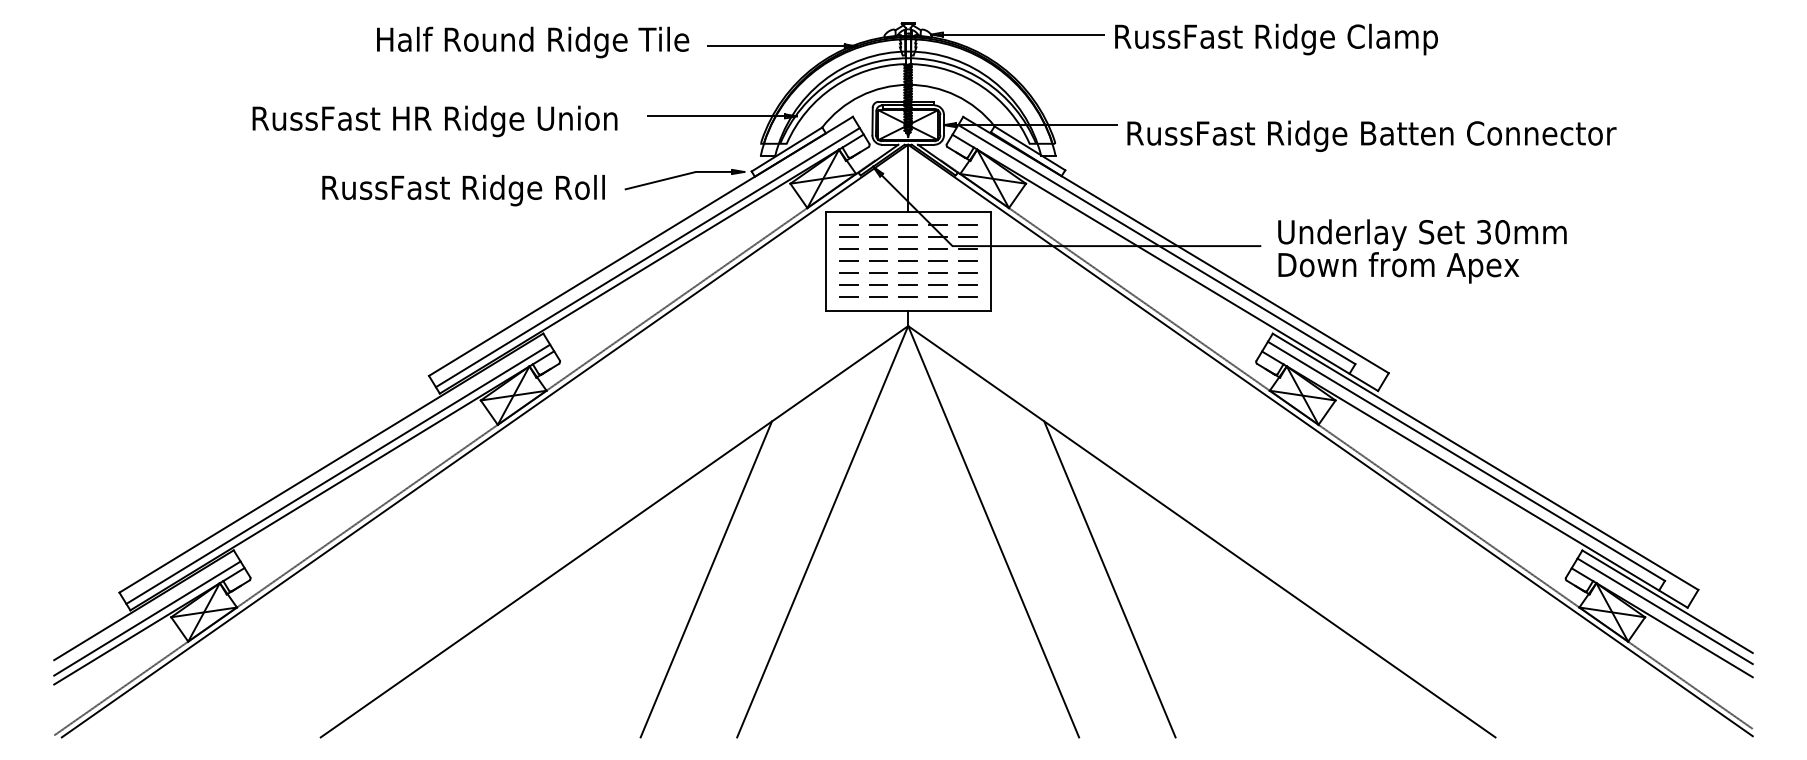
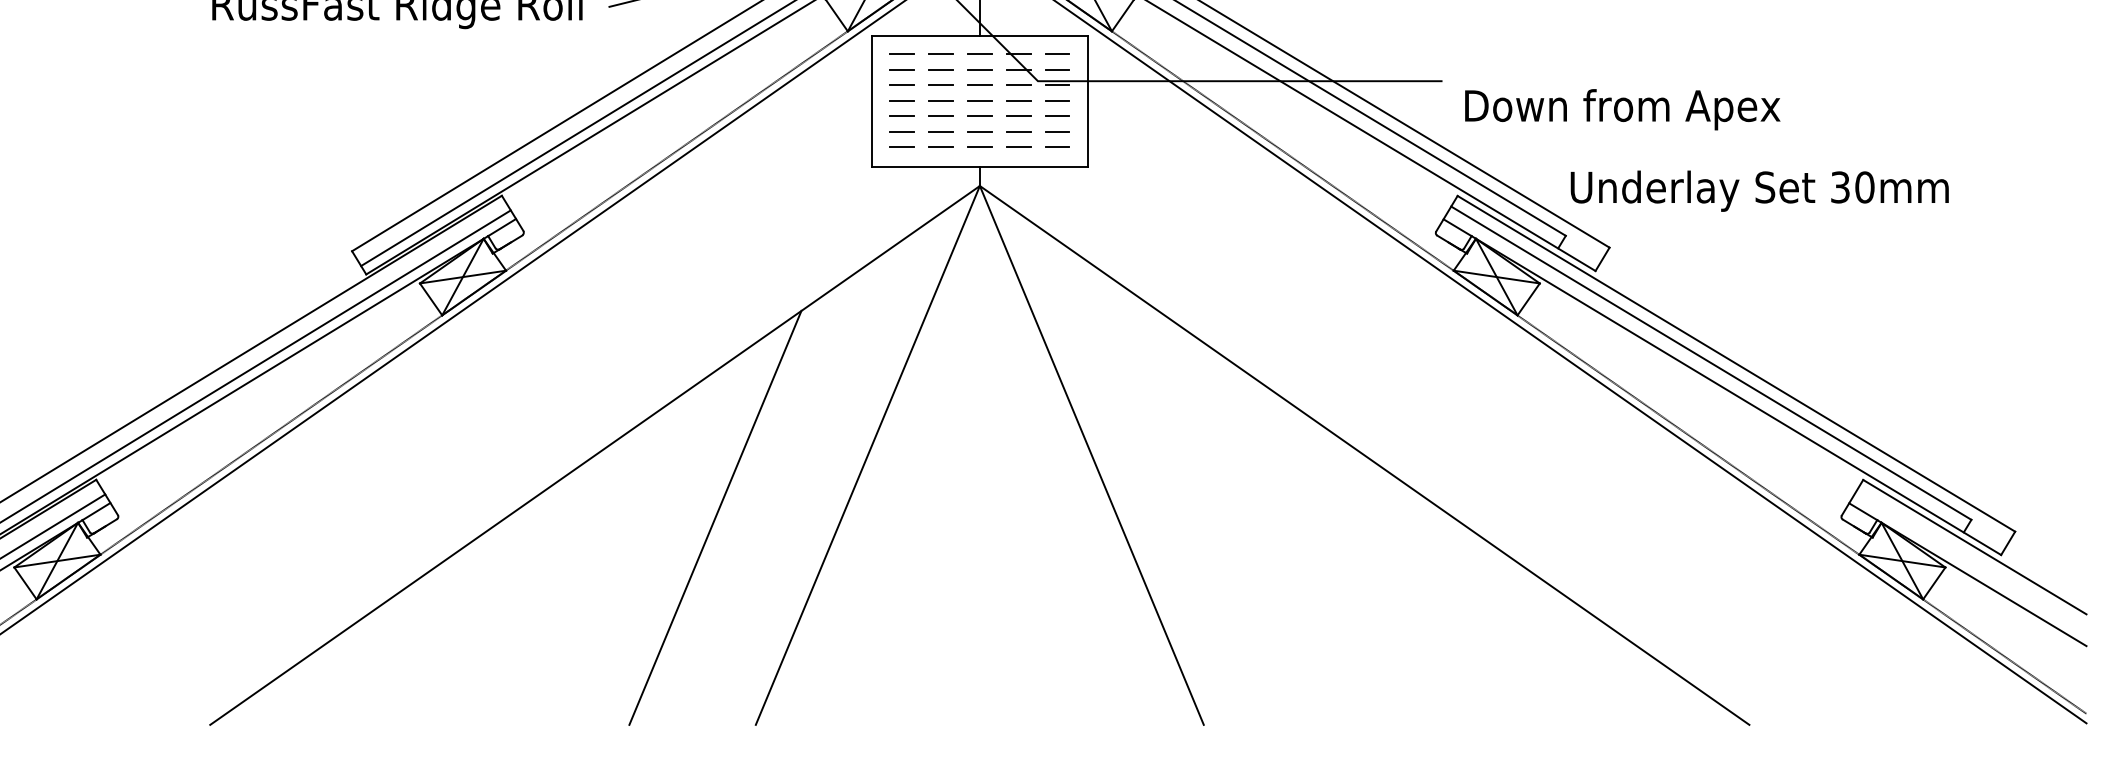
text: (1422, 234) -> (1759, 190), moved
line: (1109, 579) -> (1243, 518), removed
line: (1664, 611) -> (1970, 559), removed

